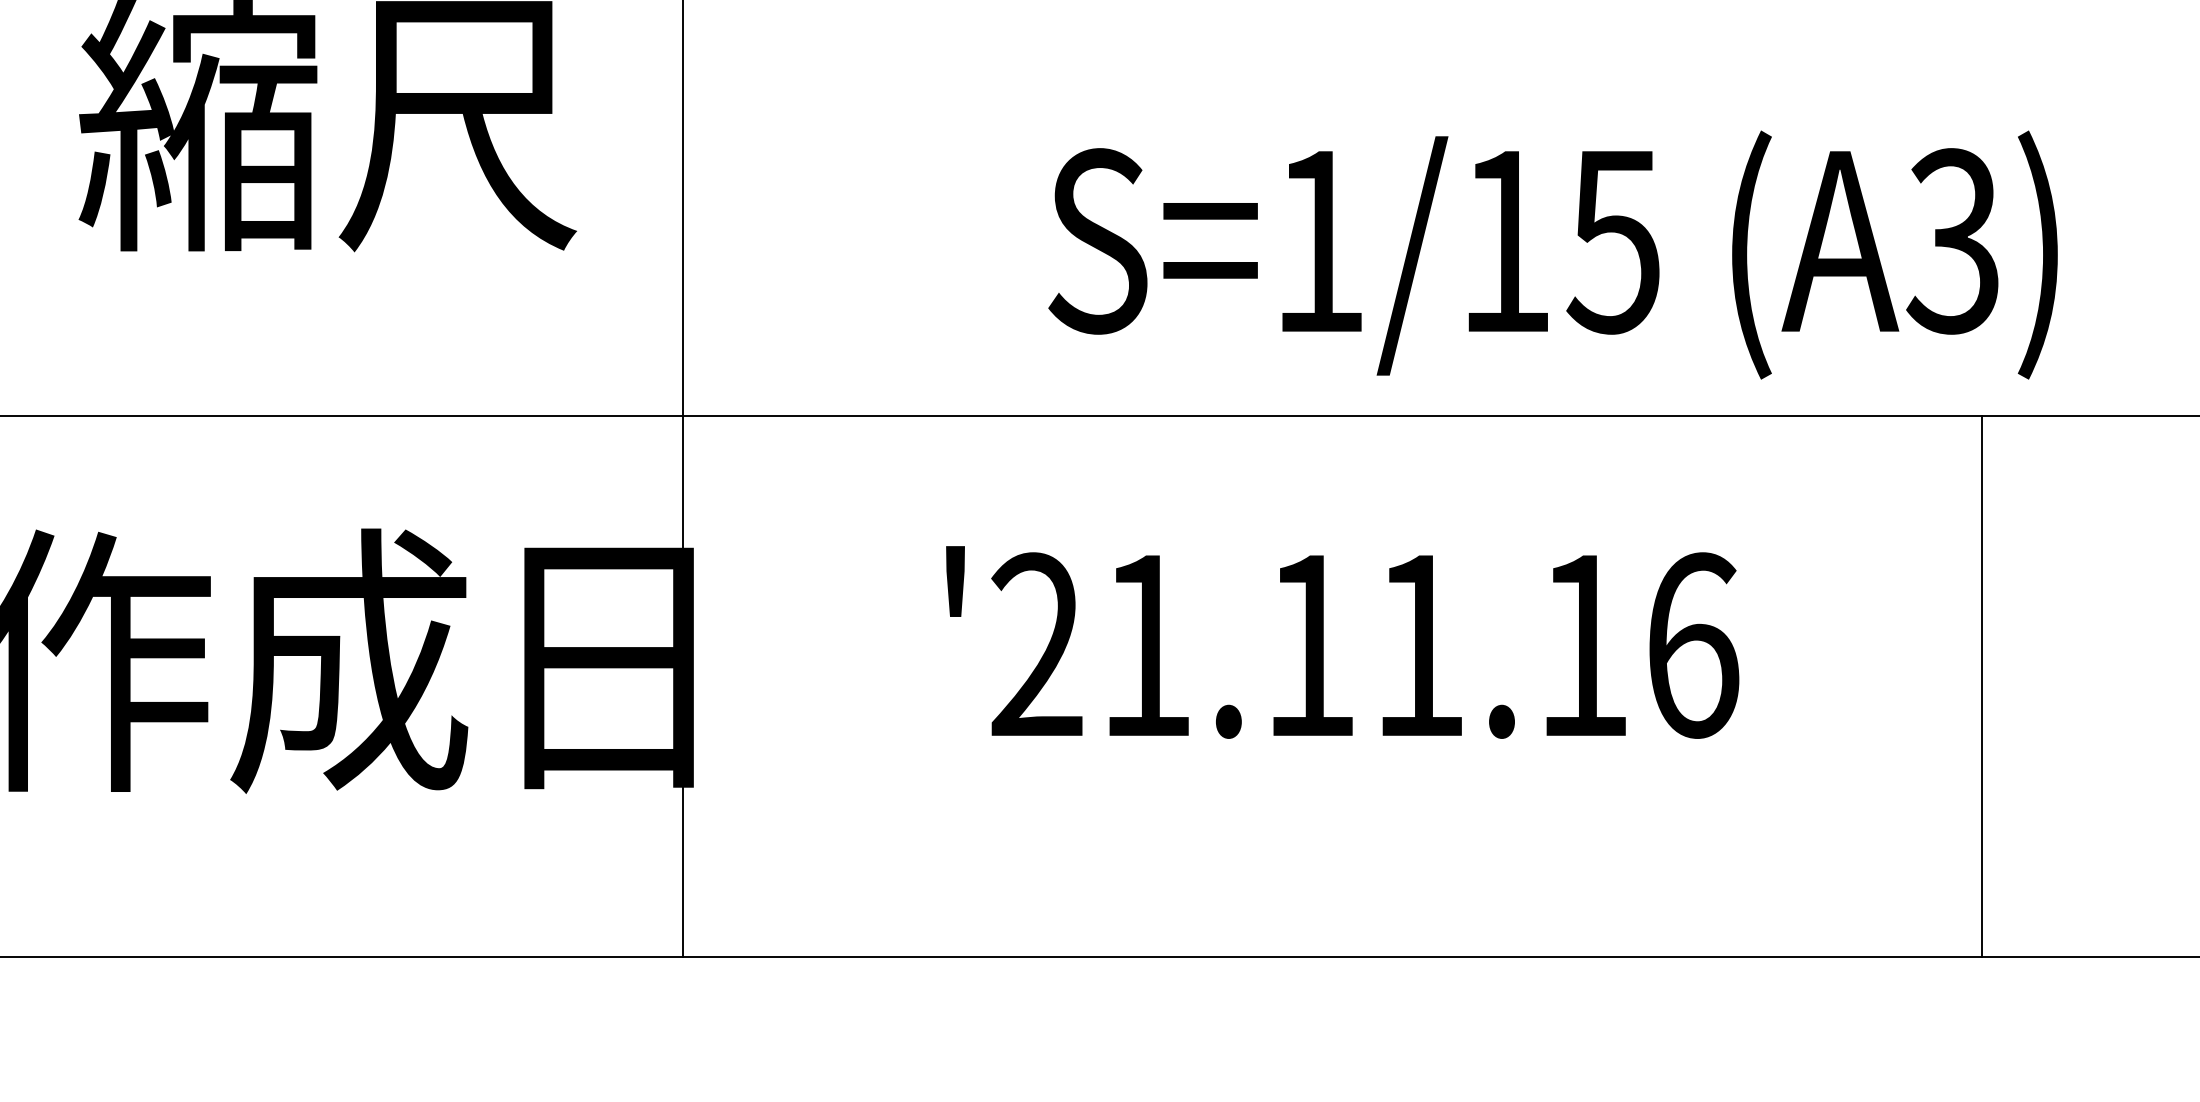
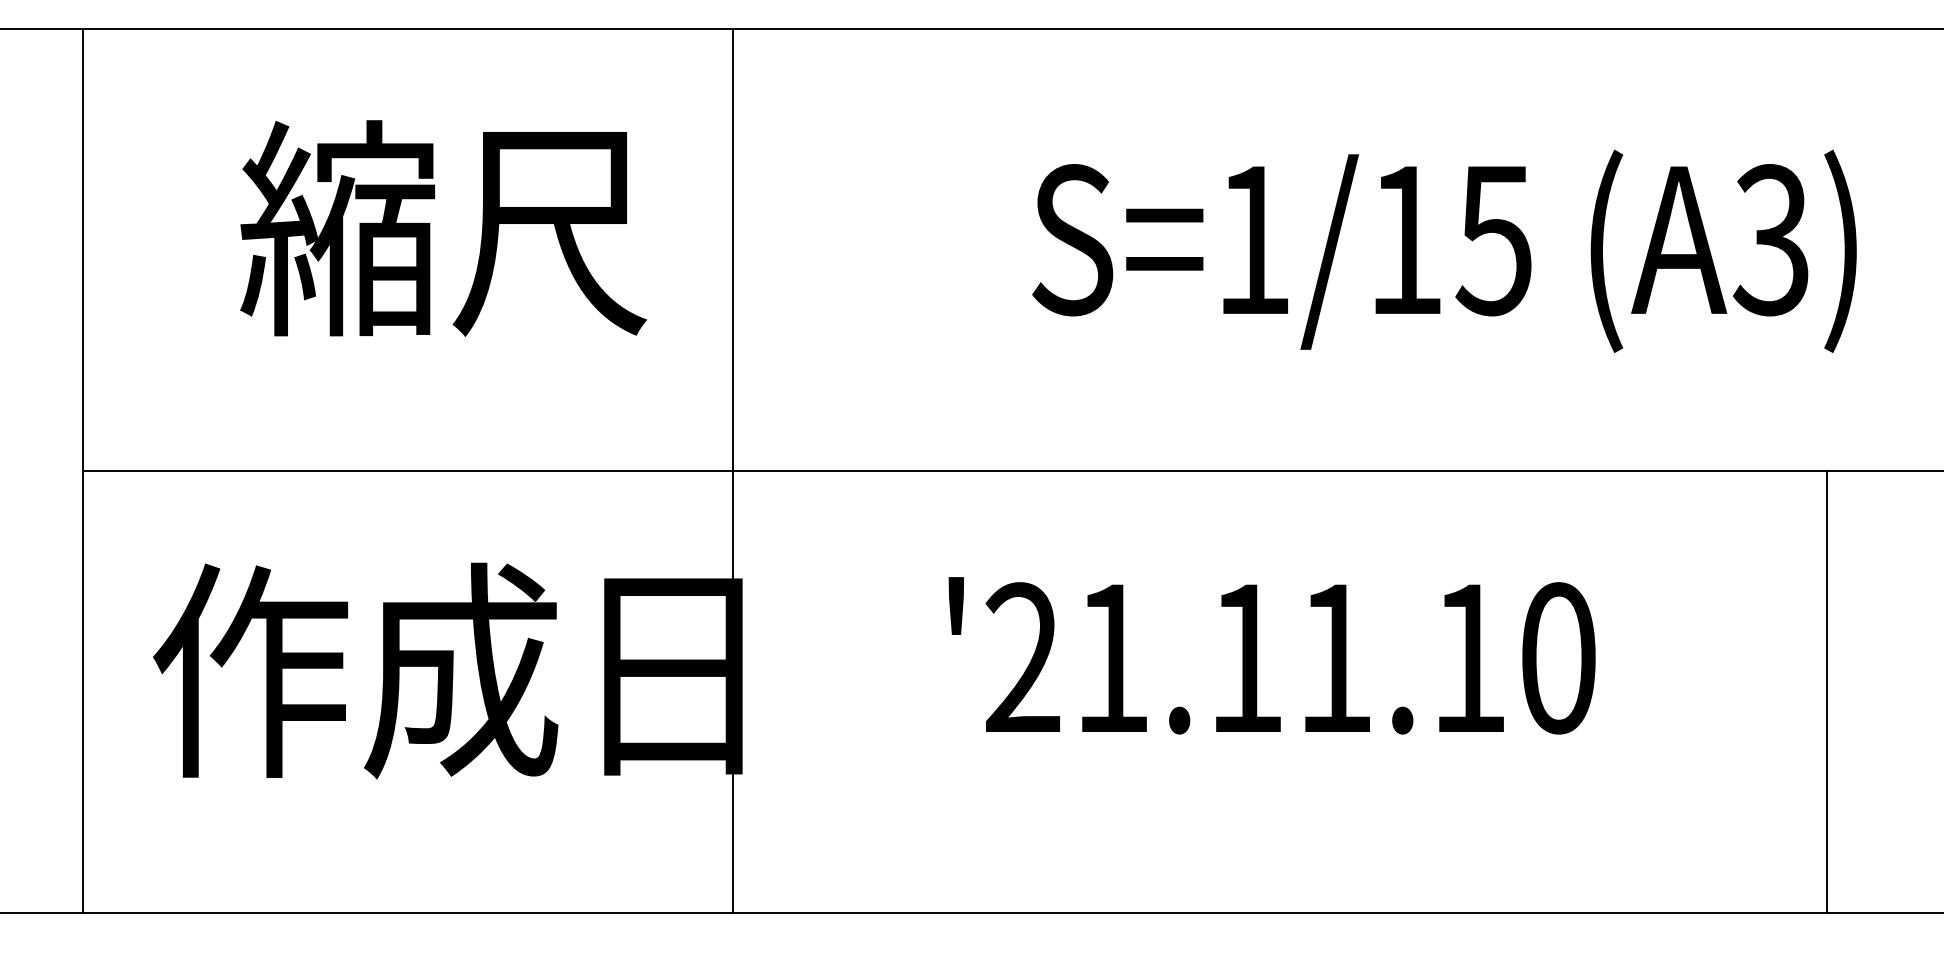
text: (1553, 254) -> (1444, 250), moved
text: (1693, 645) -> (1559, 658), '21.11.16 -> '21.11.10
line: (1981, 686) -> (1826, 691), moved

